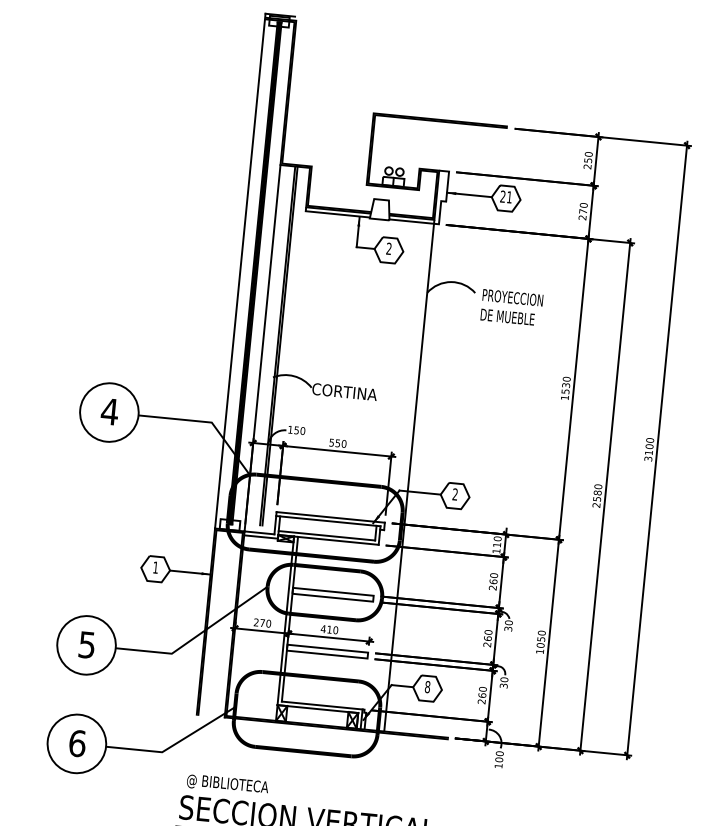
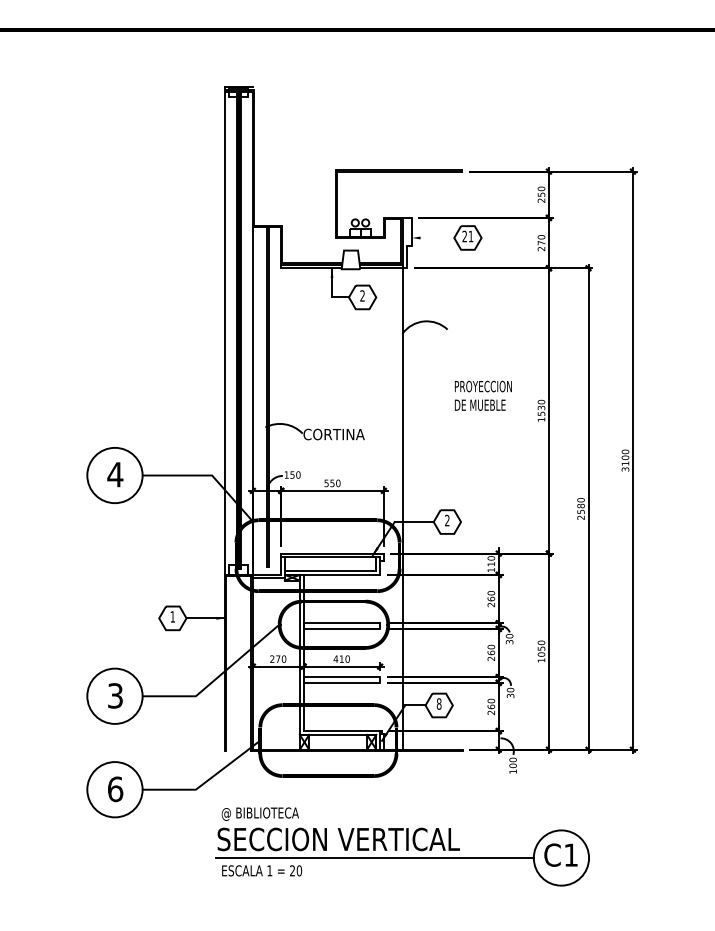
line: (469, 194) -> (433, 237), removed
text: (512, 307) -> (483, 395), moved
text: (87, 644) -> (115, 695), 5 -> 3

